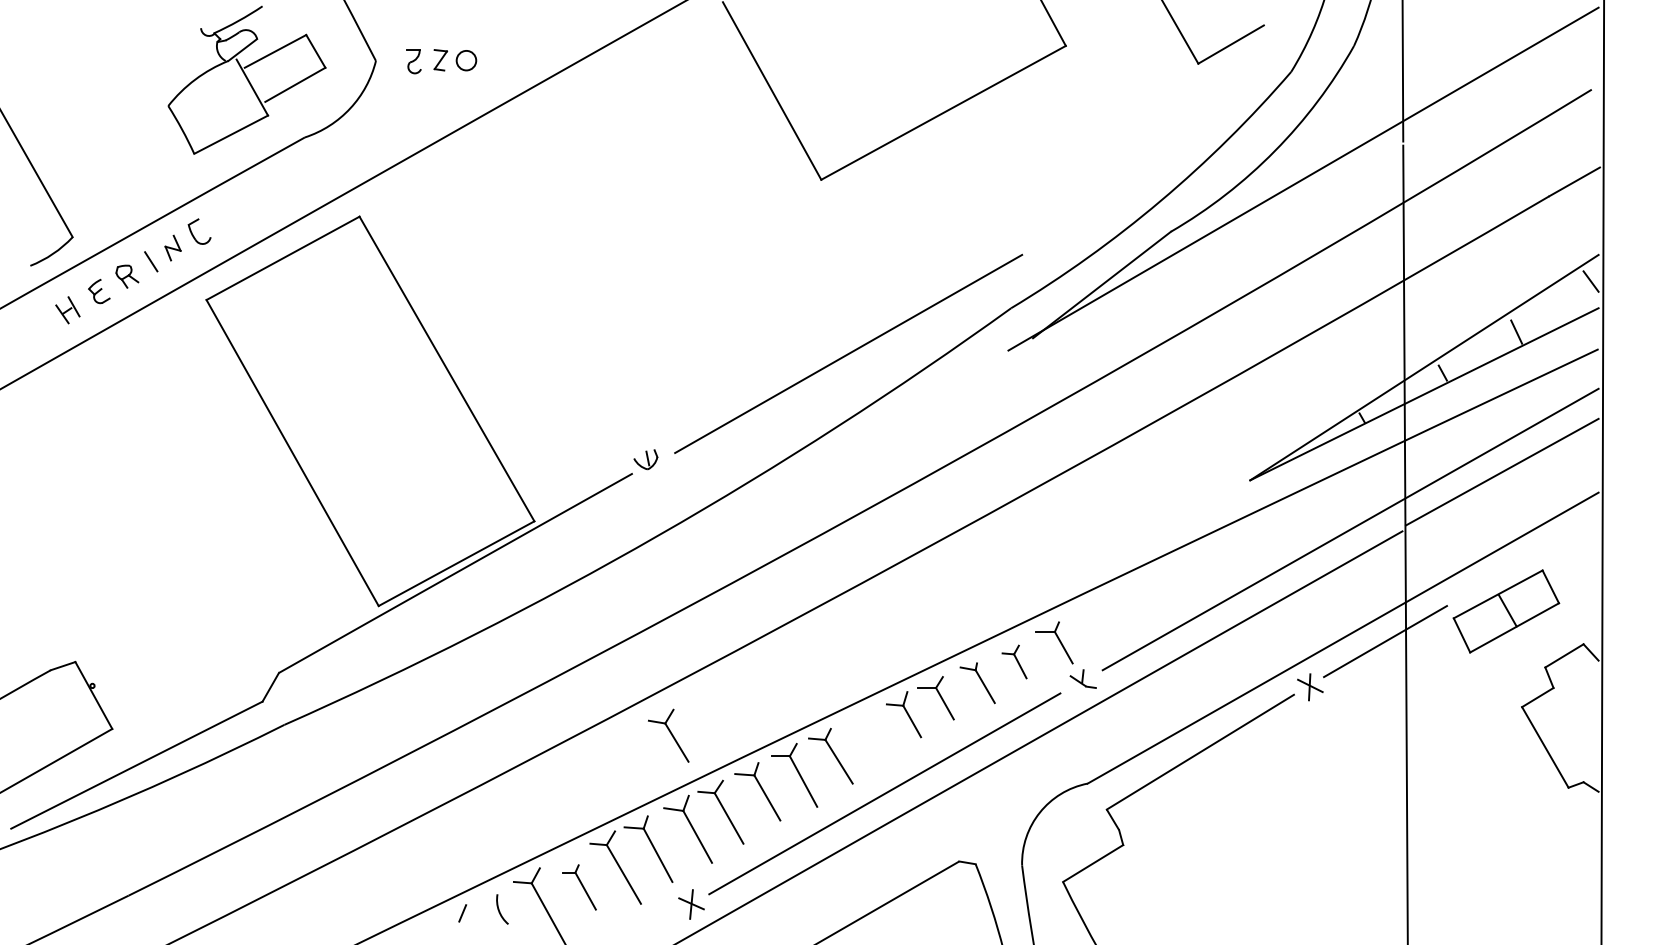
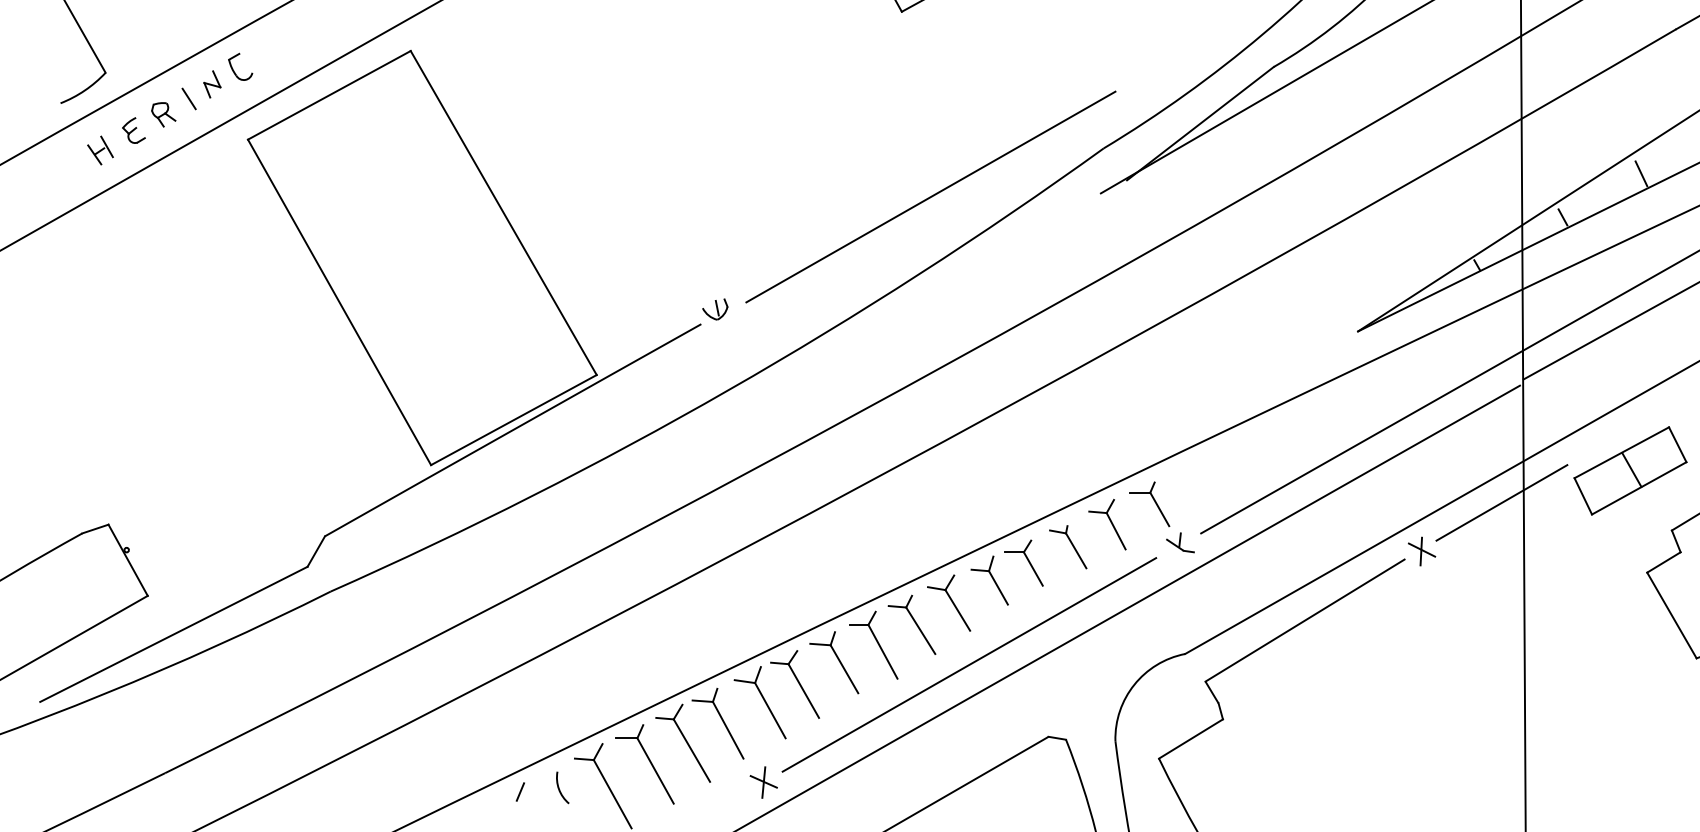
part: (1014, 661) -> (1107, 524), size x1.43
part: (668, 735) -> (948, 602), moved
part: (579, 887) -> (644, 764), size x1.67

